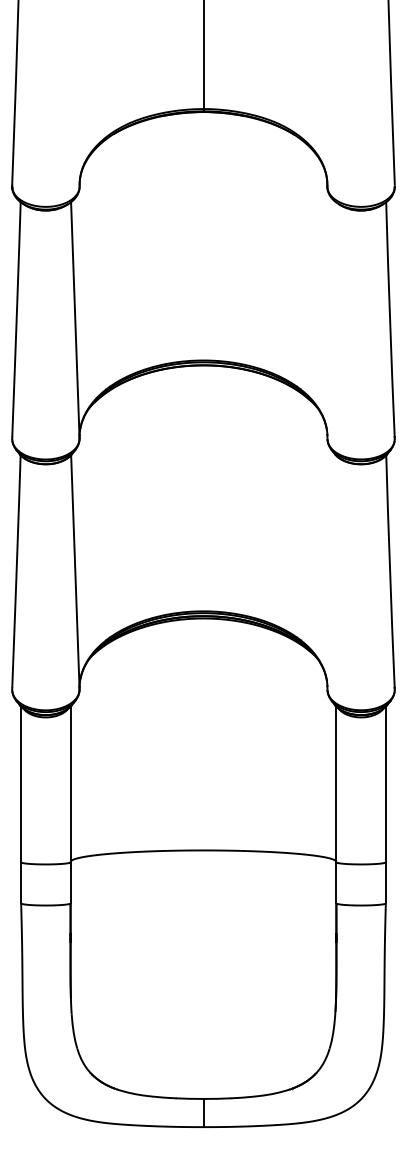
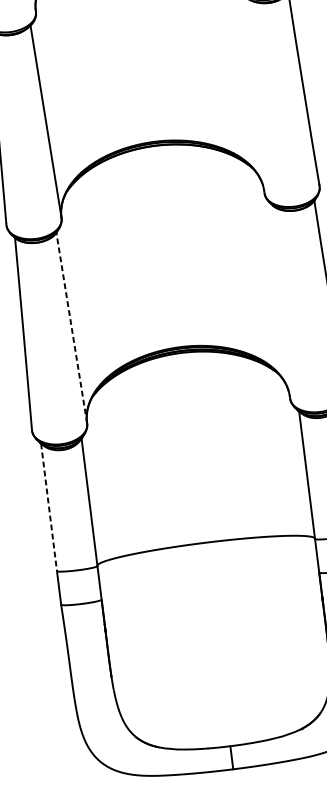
line: (75, 571) -> (71, 327), solid -> dashed
line: (21, 784) -> (49, 507), solid -> dashed

